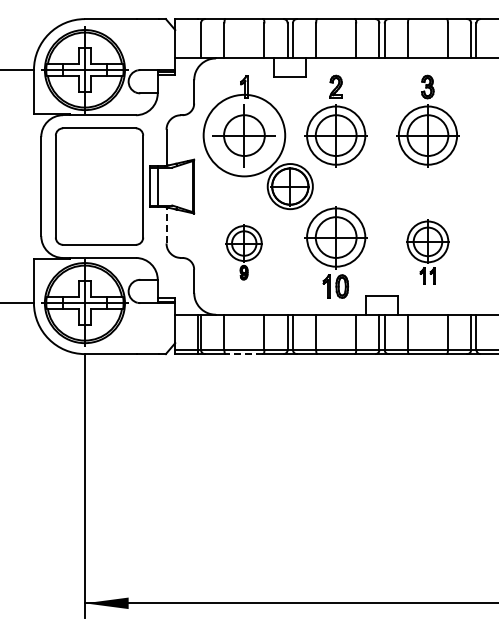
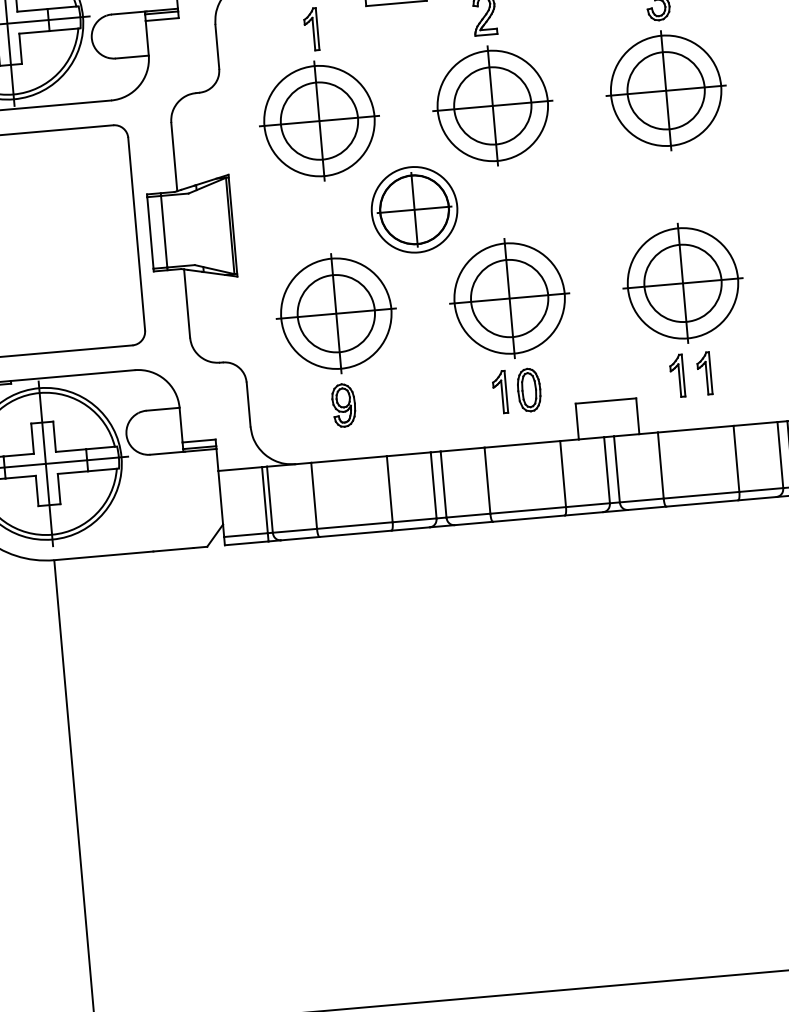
circle: (244, 135) -> (319, 120), size x0.71
line: (166, 224) -> (186, 301), dashed -> solid
part: (427, 251) -> (684, 309), size x1.43
part: (243, 252) -> (337, 342), size x1.67
line: (243, 354) -> (353, 534), dashed -> solid

